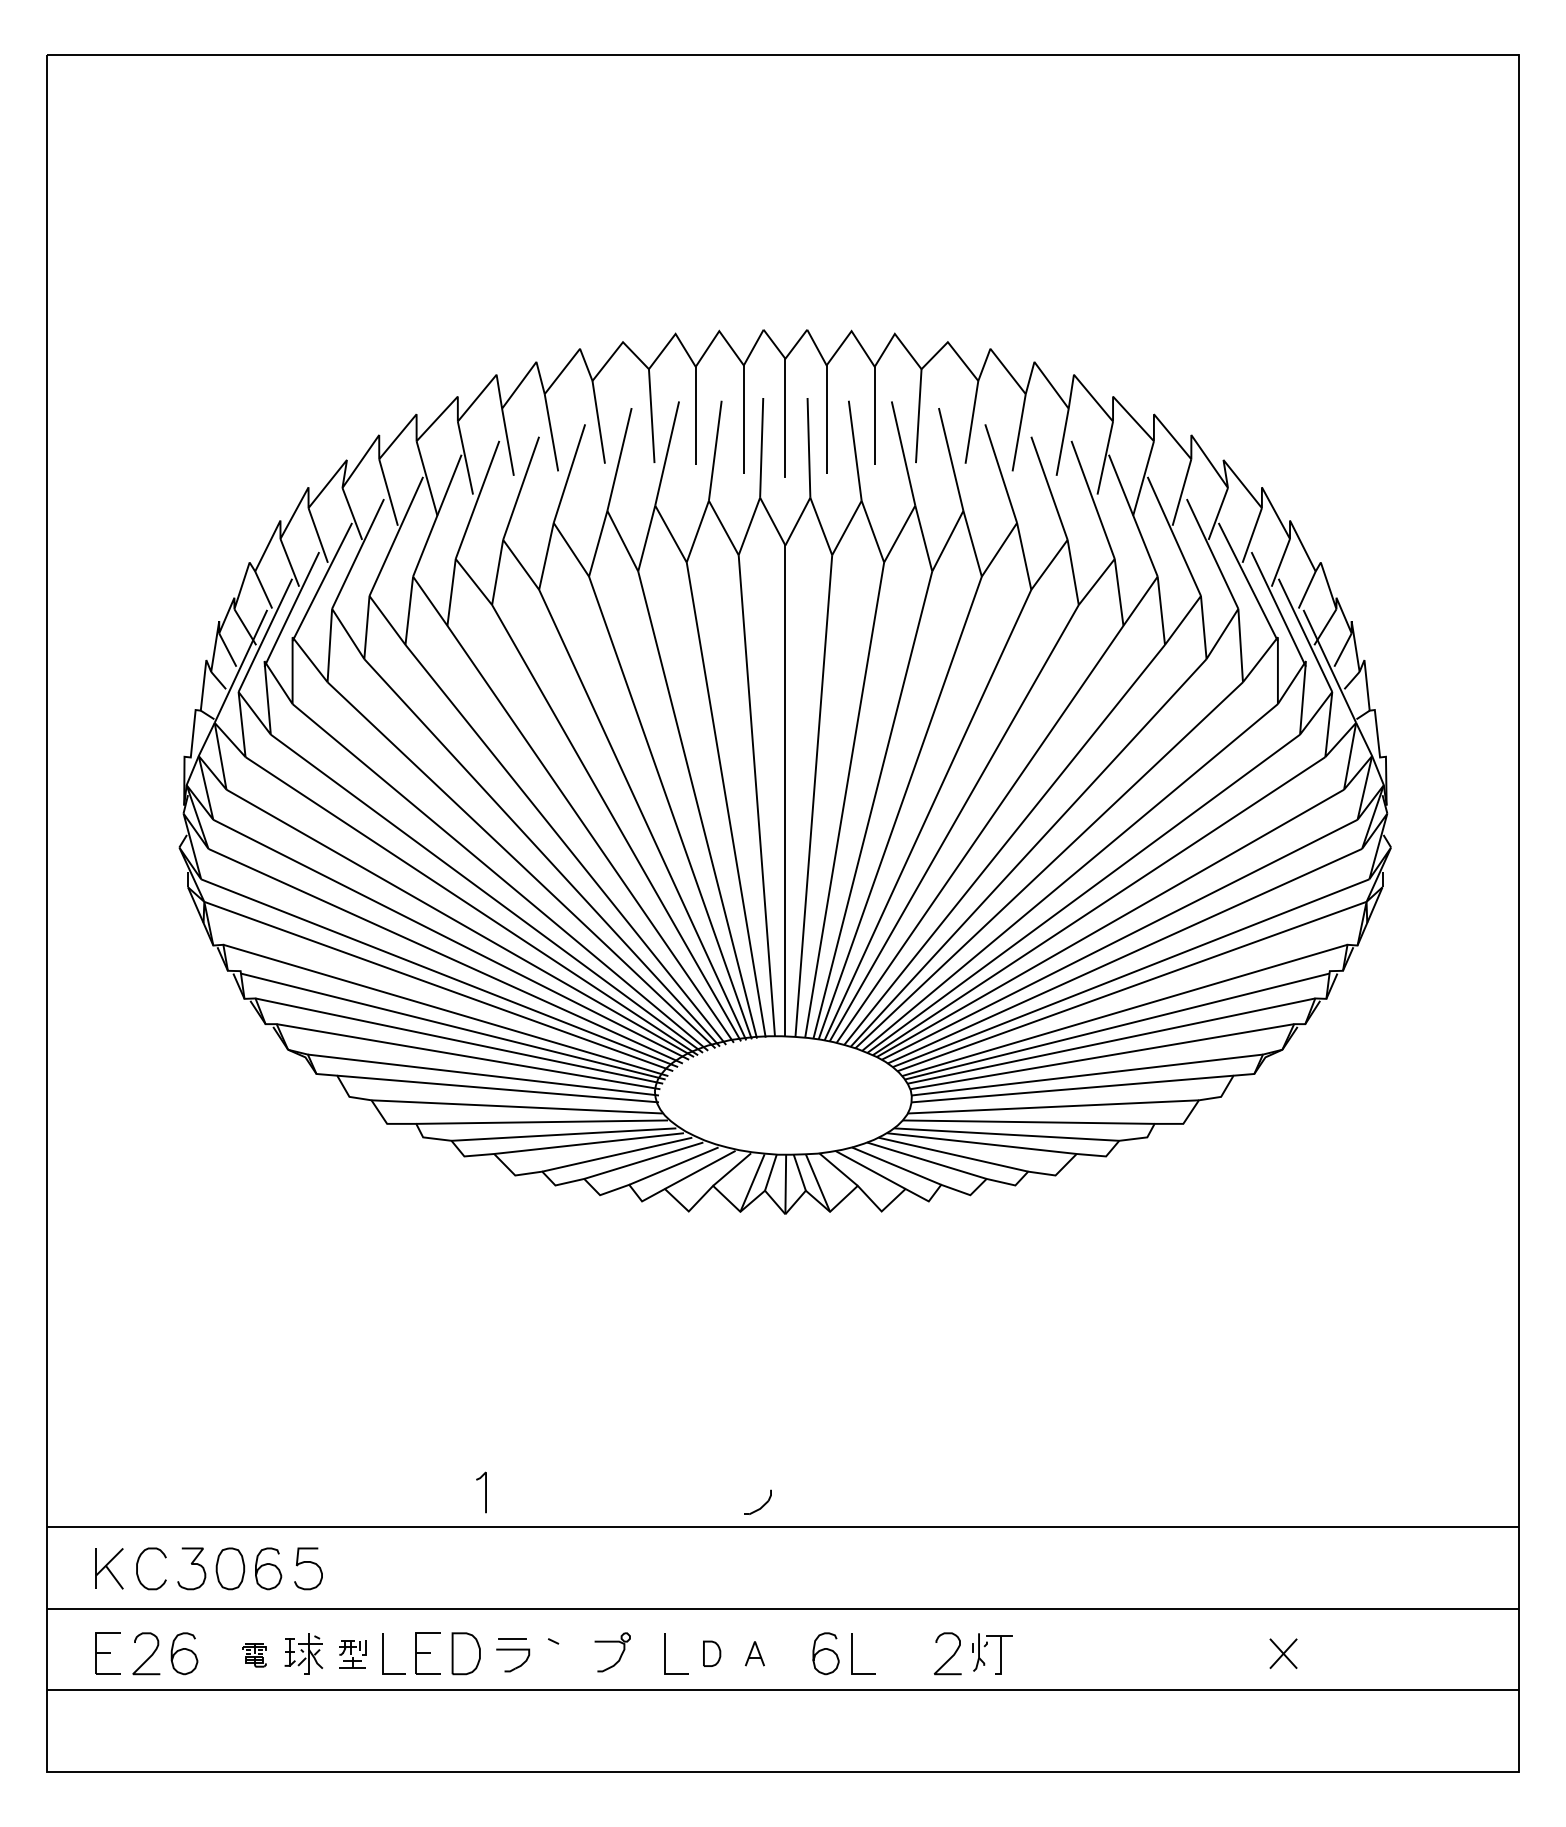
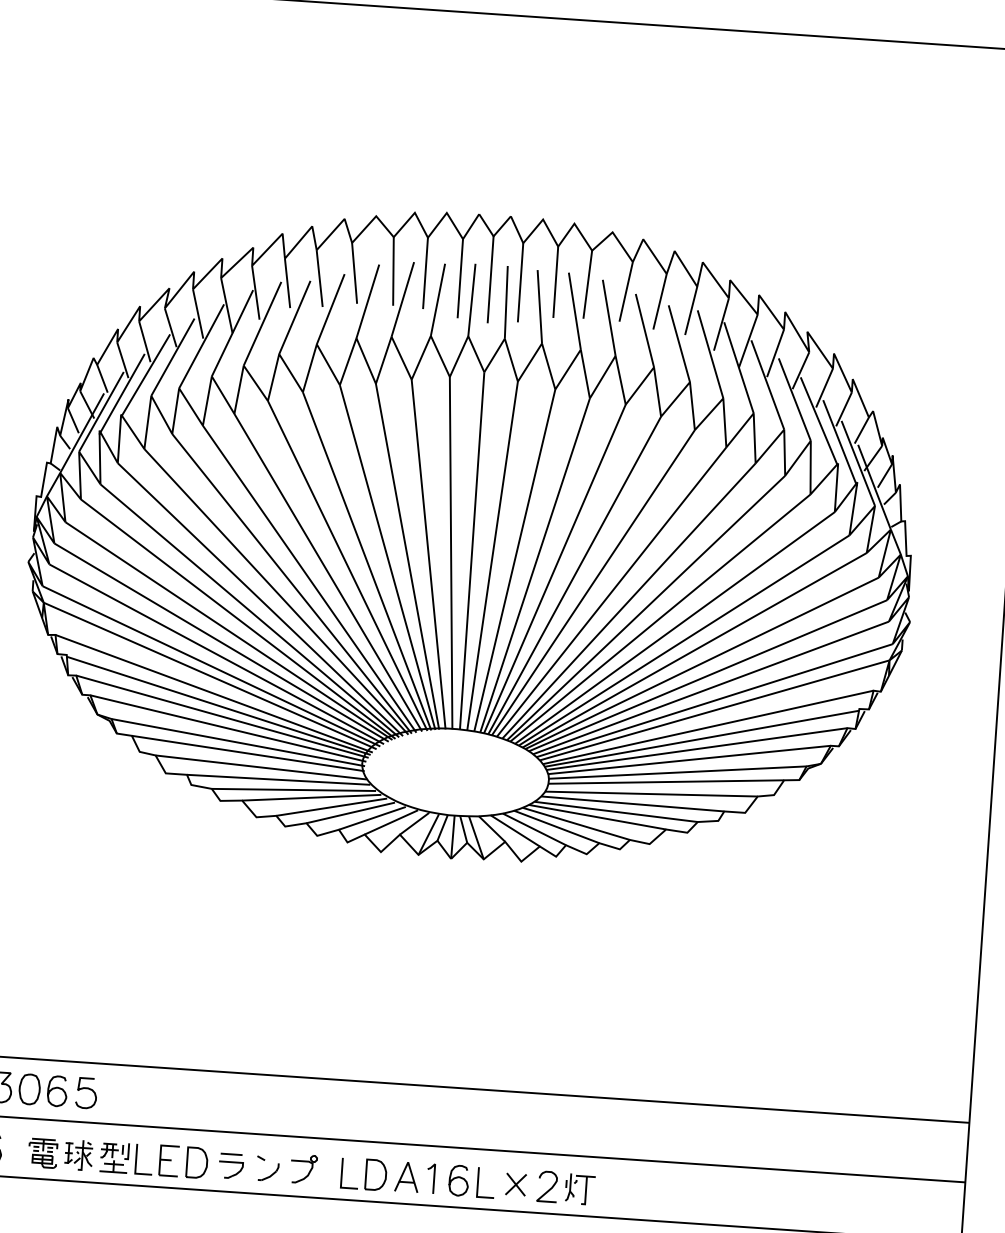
line: (485, 1492) -> (433, 1178), moved
part: (762, 1505) -> (271, 1174), moved
part: (352, 1653) -> (114, 1157), size x1.43
part: (711, 1653) -> (375, 1174), size x1.67
part: (754, 1653) -> (406, 1177), size x1.67
part: (1283, 1653) -> (516, 1184), moved
part: (254, 1655) -> (42, 1153), size x1.67

